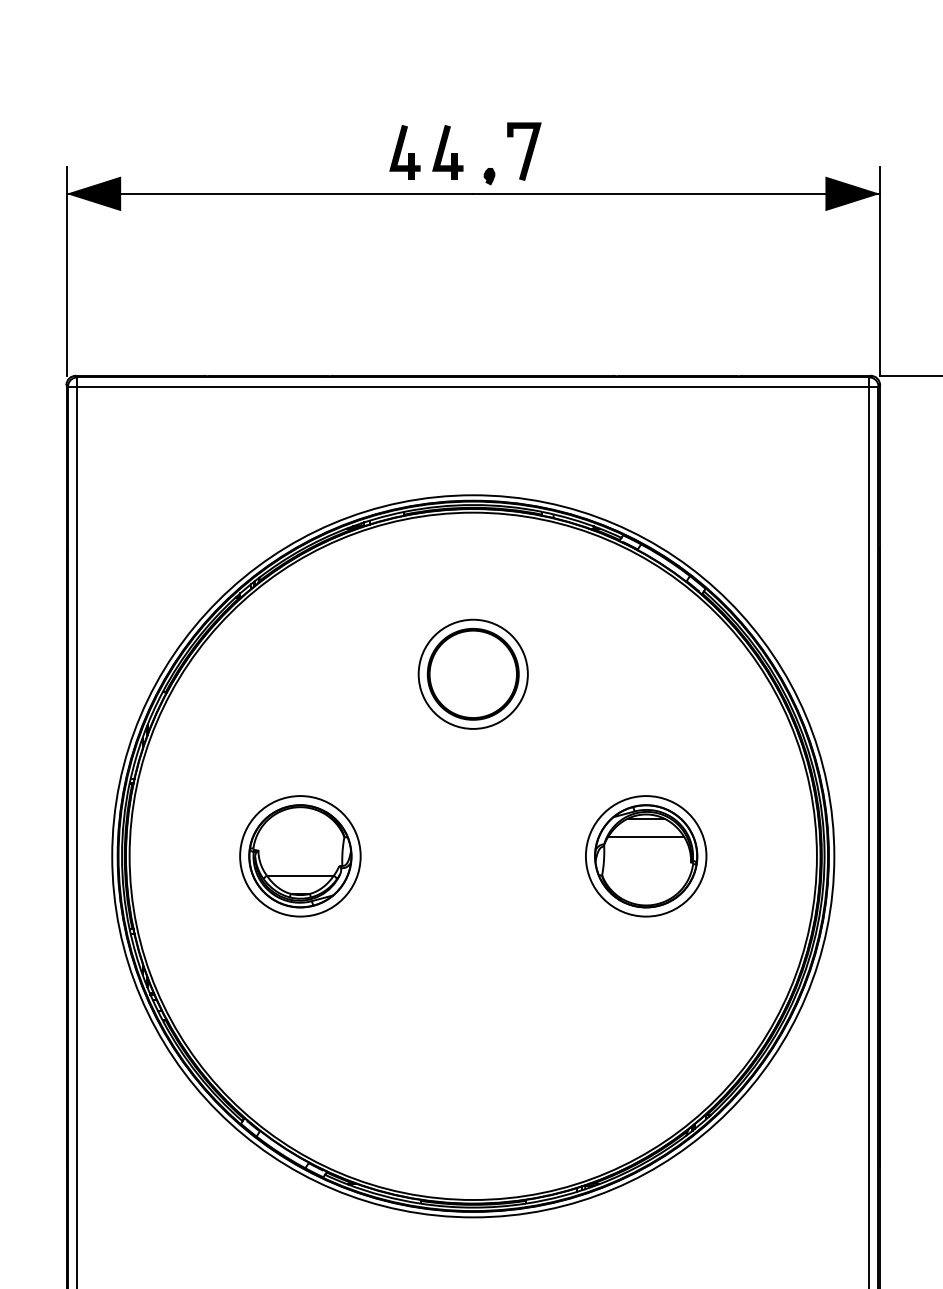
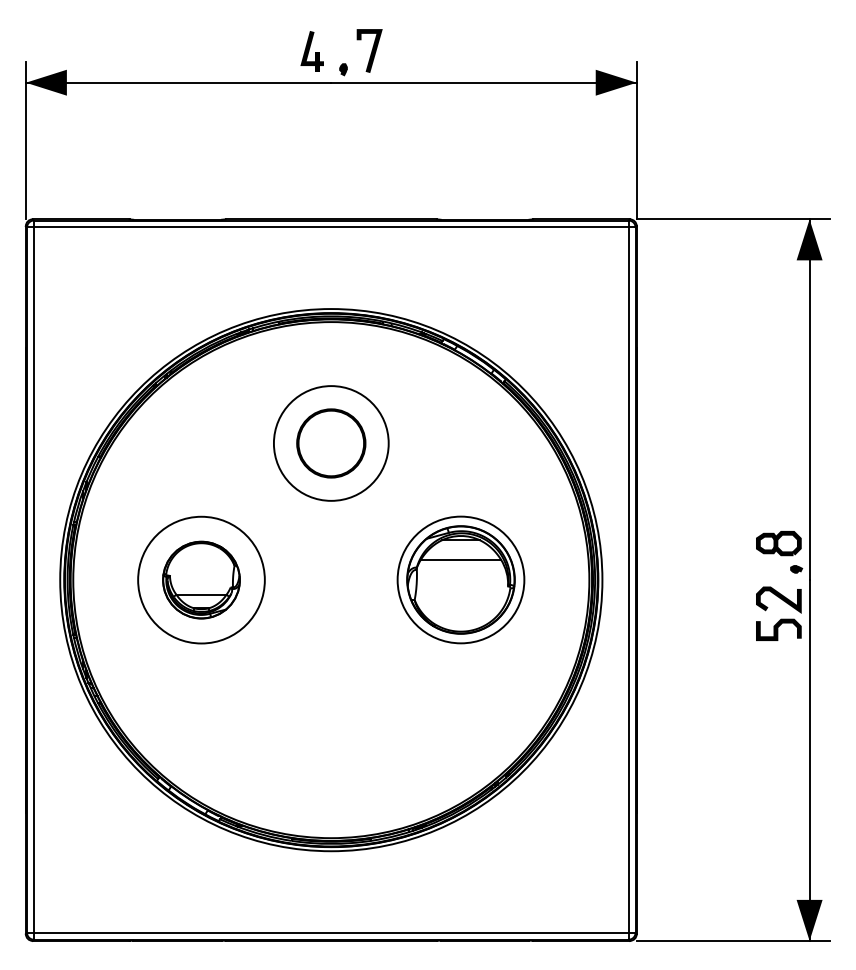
part: (404, 152) -> (279, 51), removed
circle: (473, 674) -> (331, 443), size x1.4
circle: (300, 855) -> (201, 579), size x1.4
part: (646, 856) -> (461, 580), size x1.4

